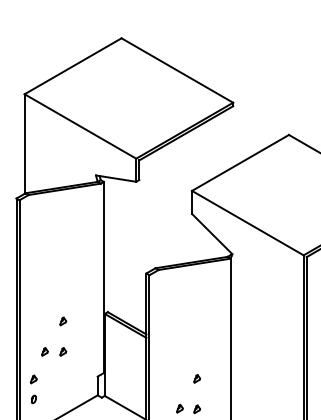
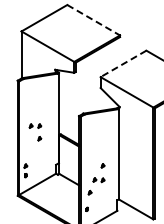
line: (179, 71) -> (94, 20), solid -> dashed
line: (240, 164) -> (123, 64), solid -> dashed
part: (54, 350) -> (35, 125), moved

